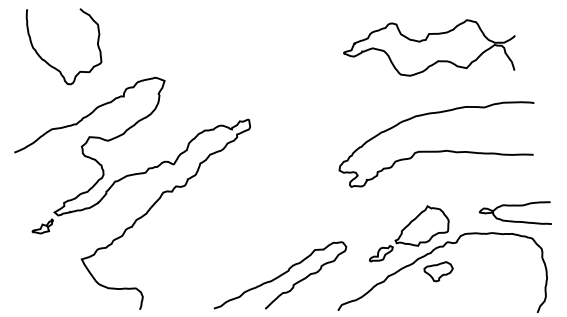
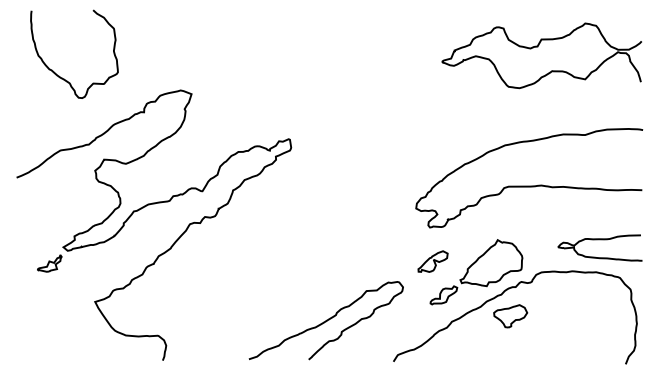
curve: (426, 40) -> (538, 47), moved
curve: (436, 150) -> (529, 185), moved
part: (371, 224) -> (432, 261), added

